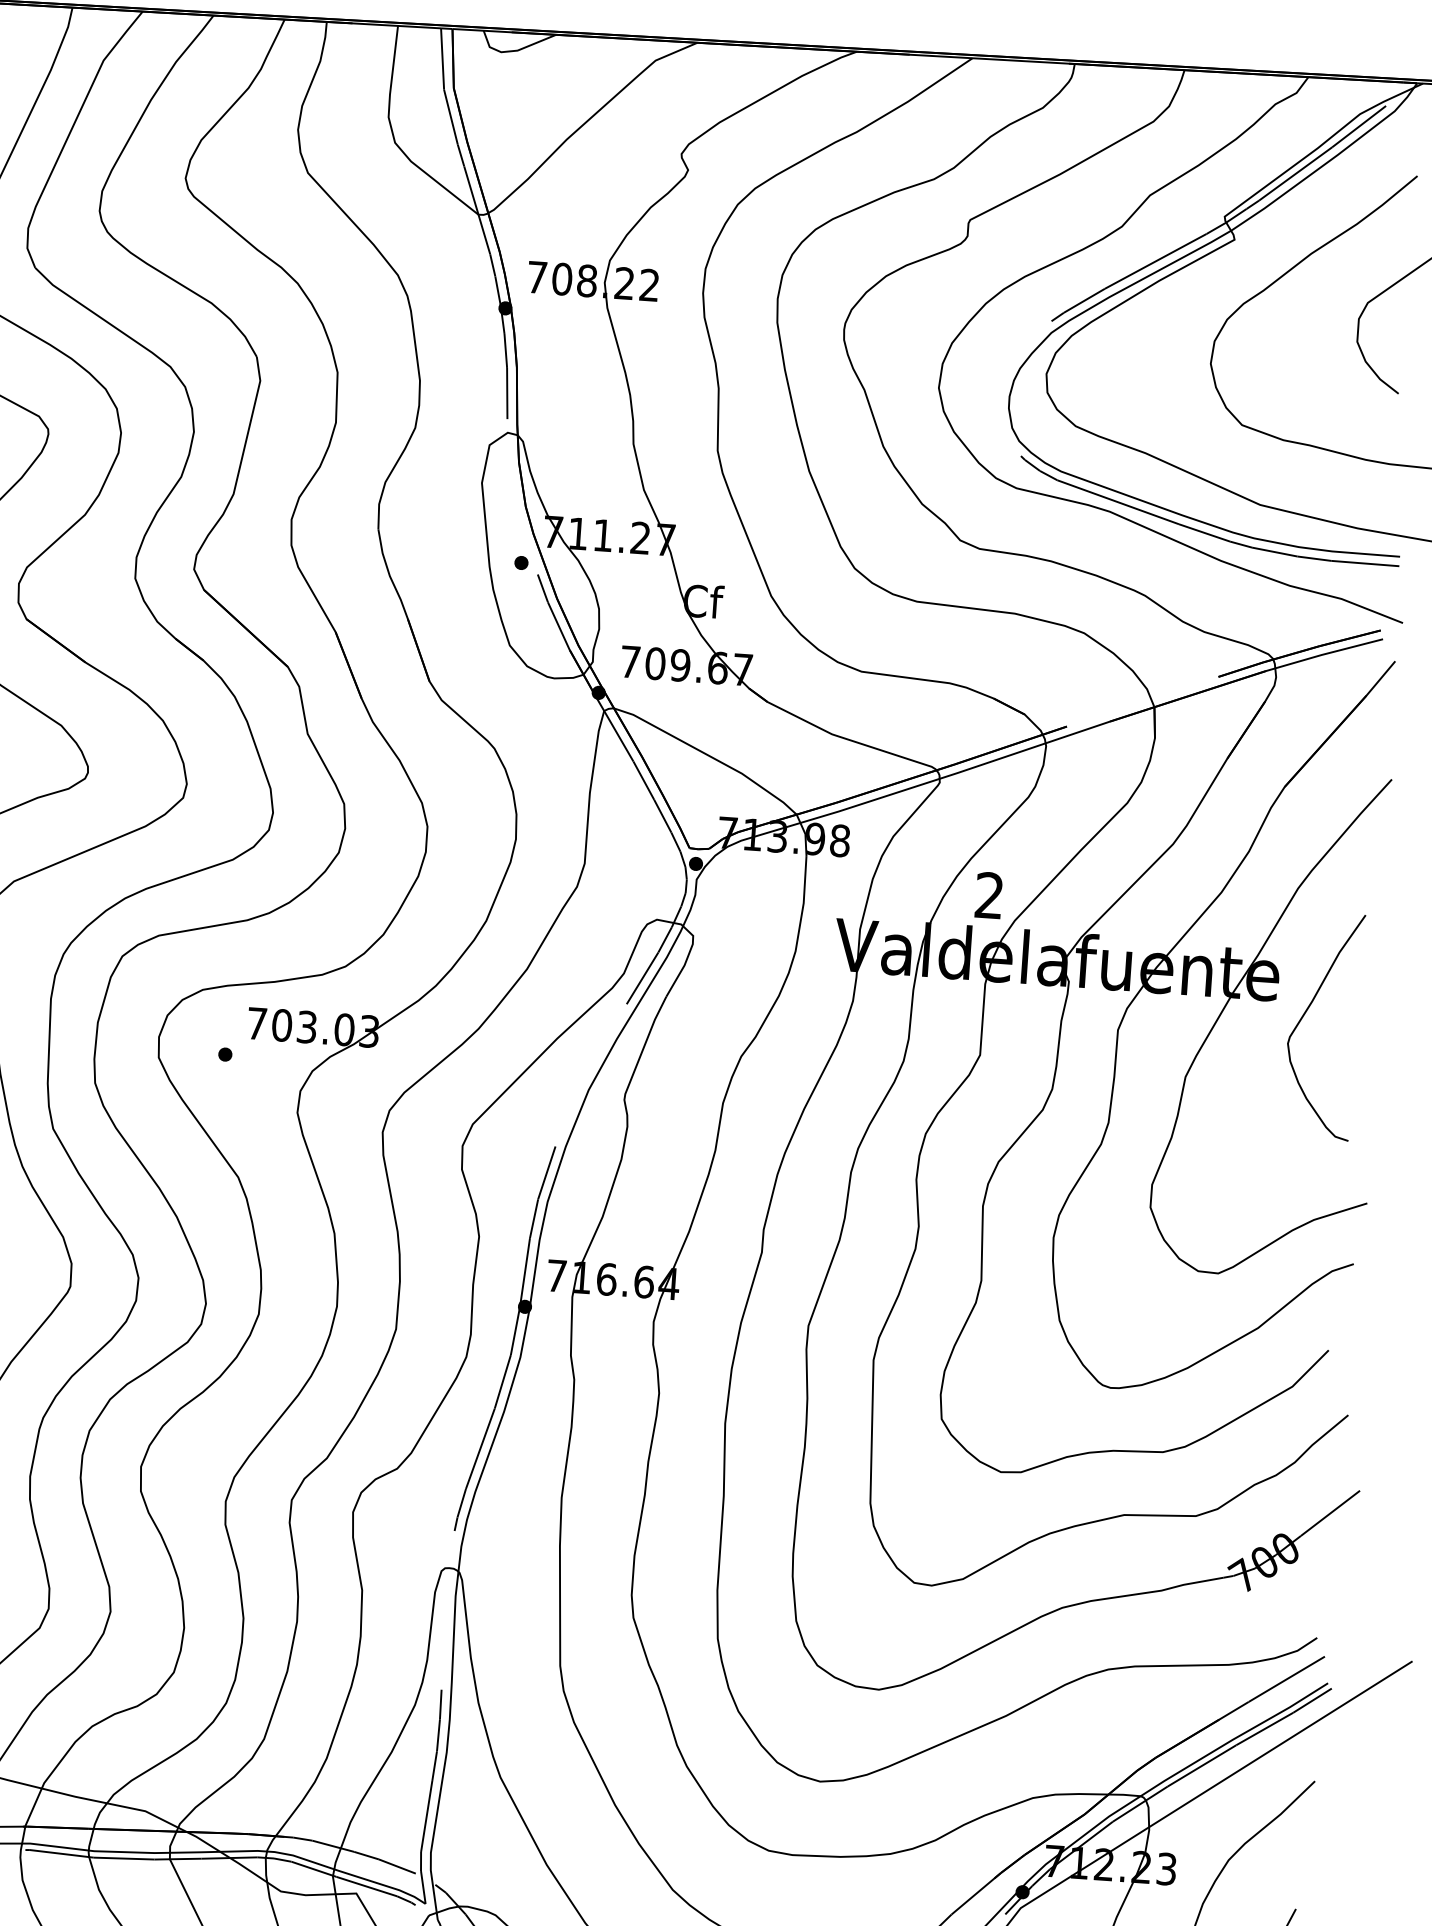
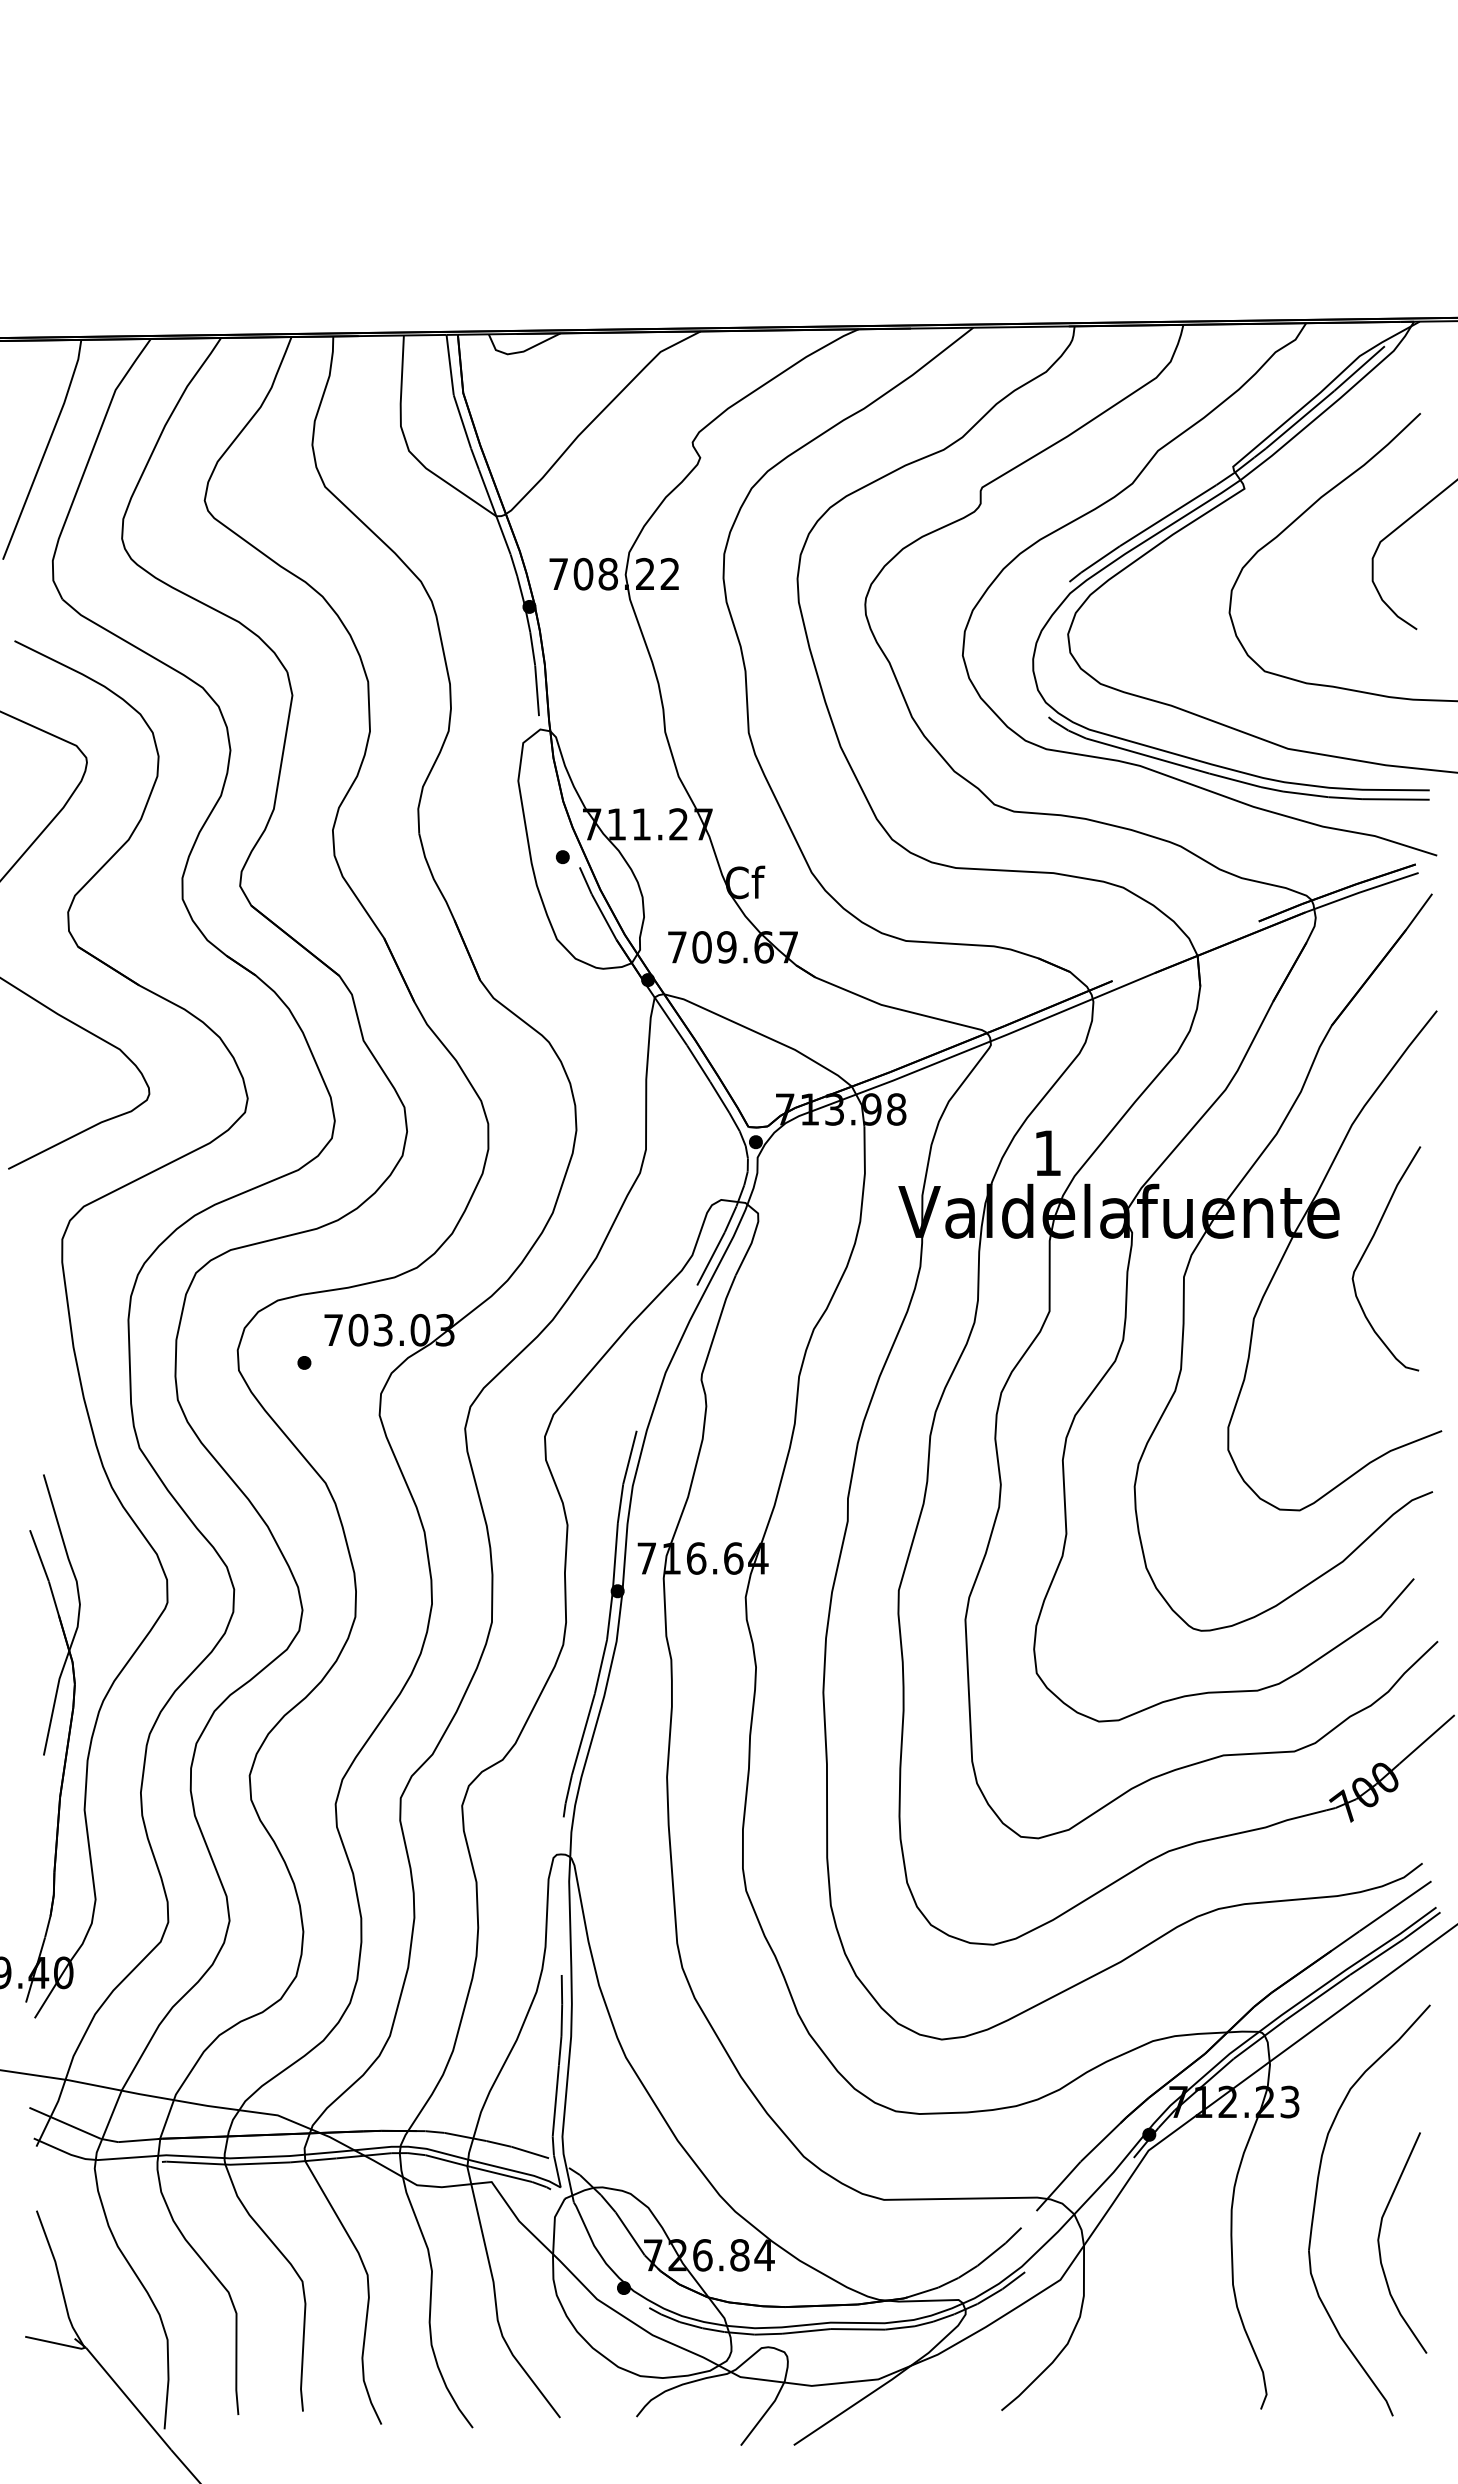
text: (989, 894) -> (1047, 1152), 2 -> 1

